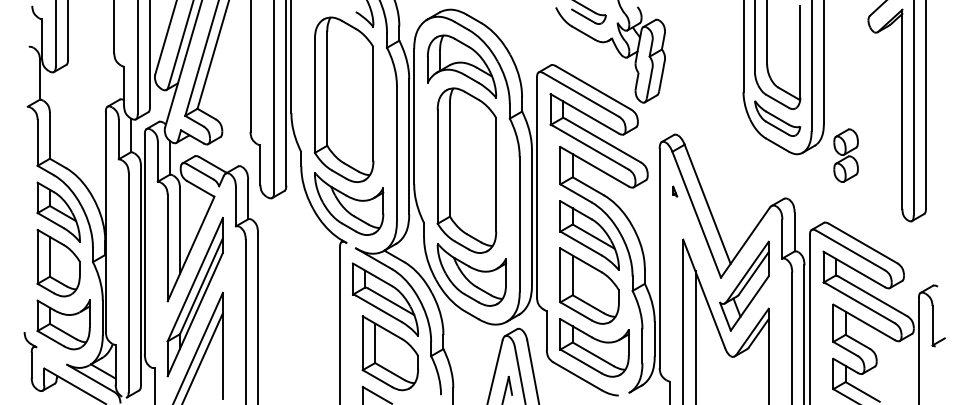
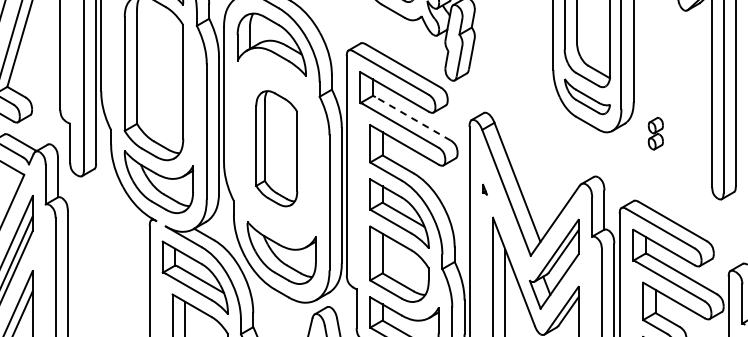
line: (603, 140) -> (413, 118), solid -> dashed
part: (845, 155) -> (655, 133), size x0.6
part: (466, 170) -> (276, 148), size x0.7
part: (675, 191) -> (485, 189), moved

